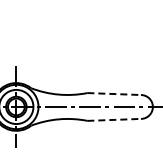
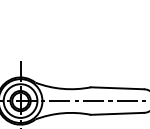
line: (114, 94) -> (117, 88), dashed -> solid
line: (114, 119) -> (117, 113), dashed -> solid

